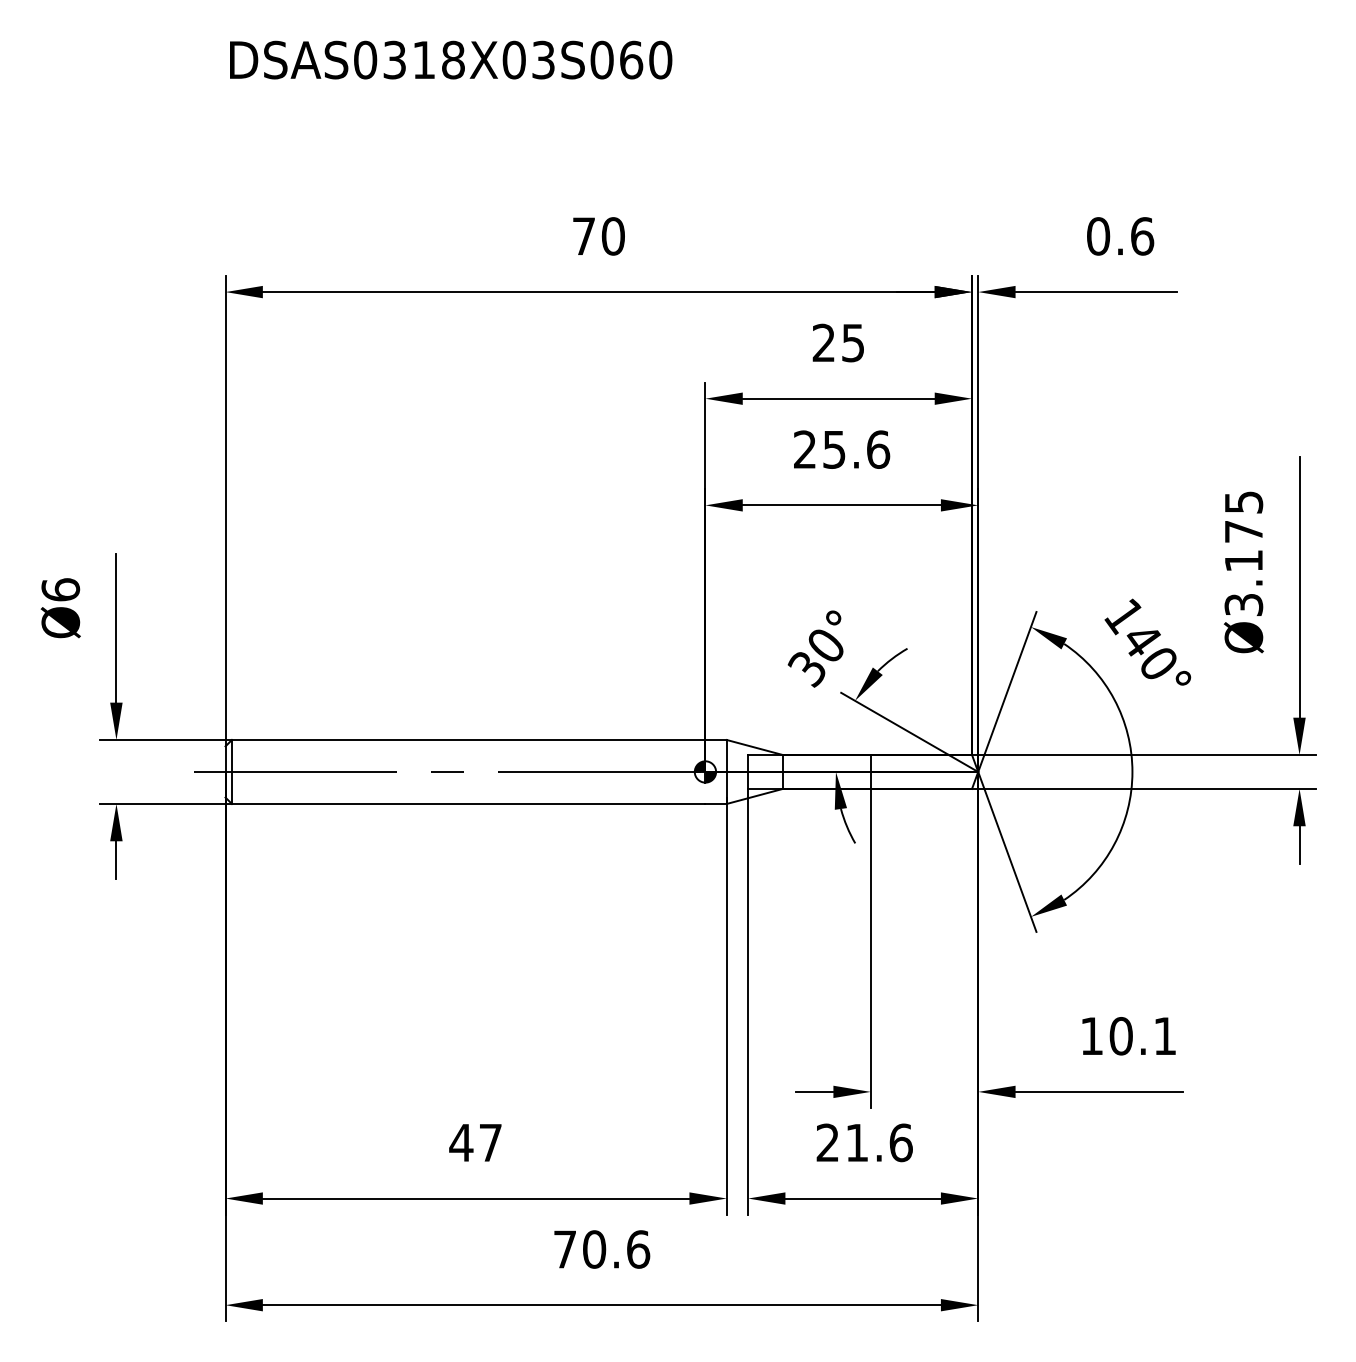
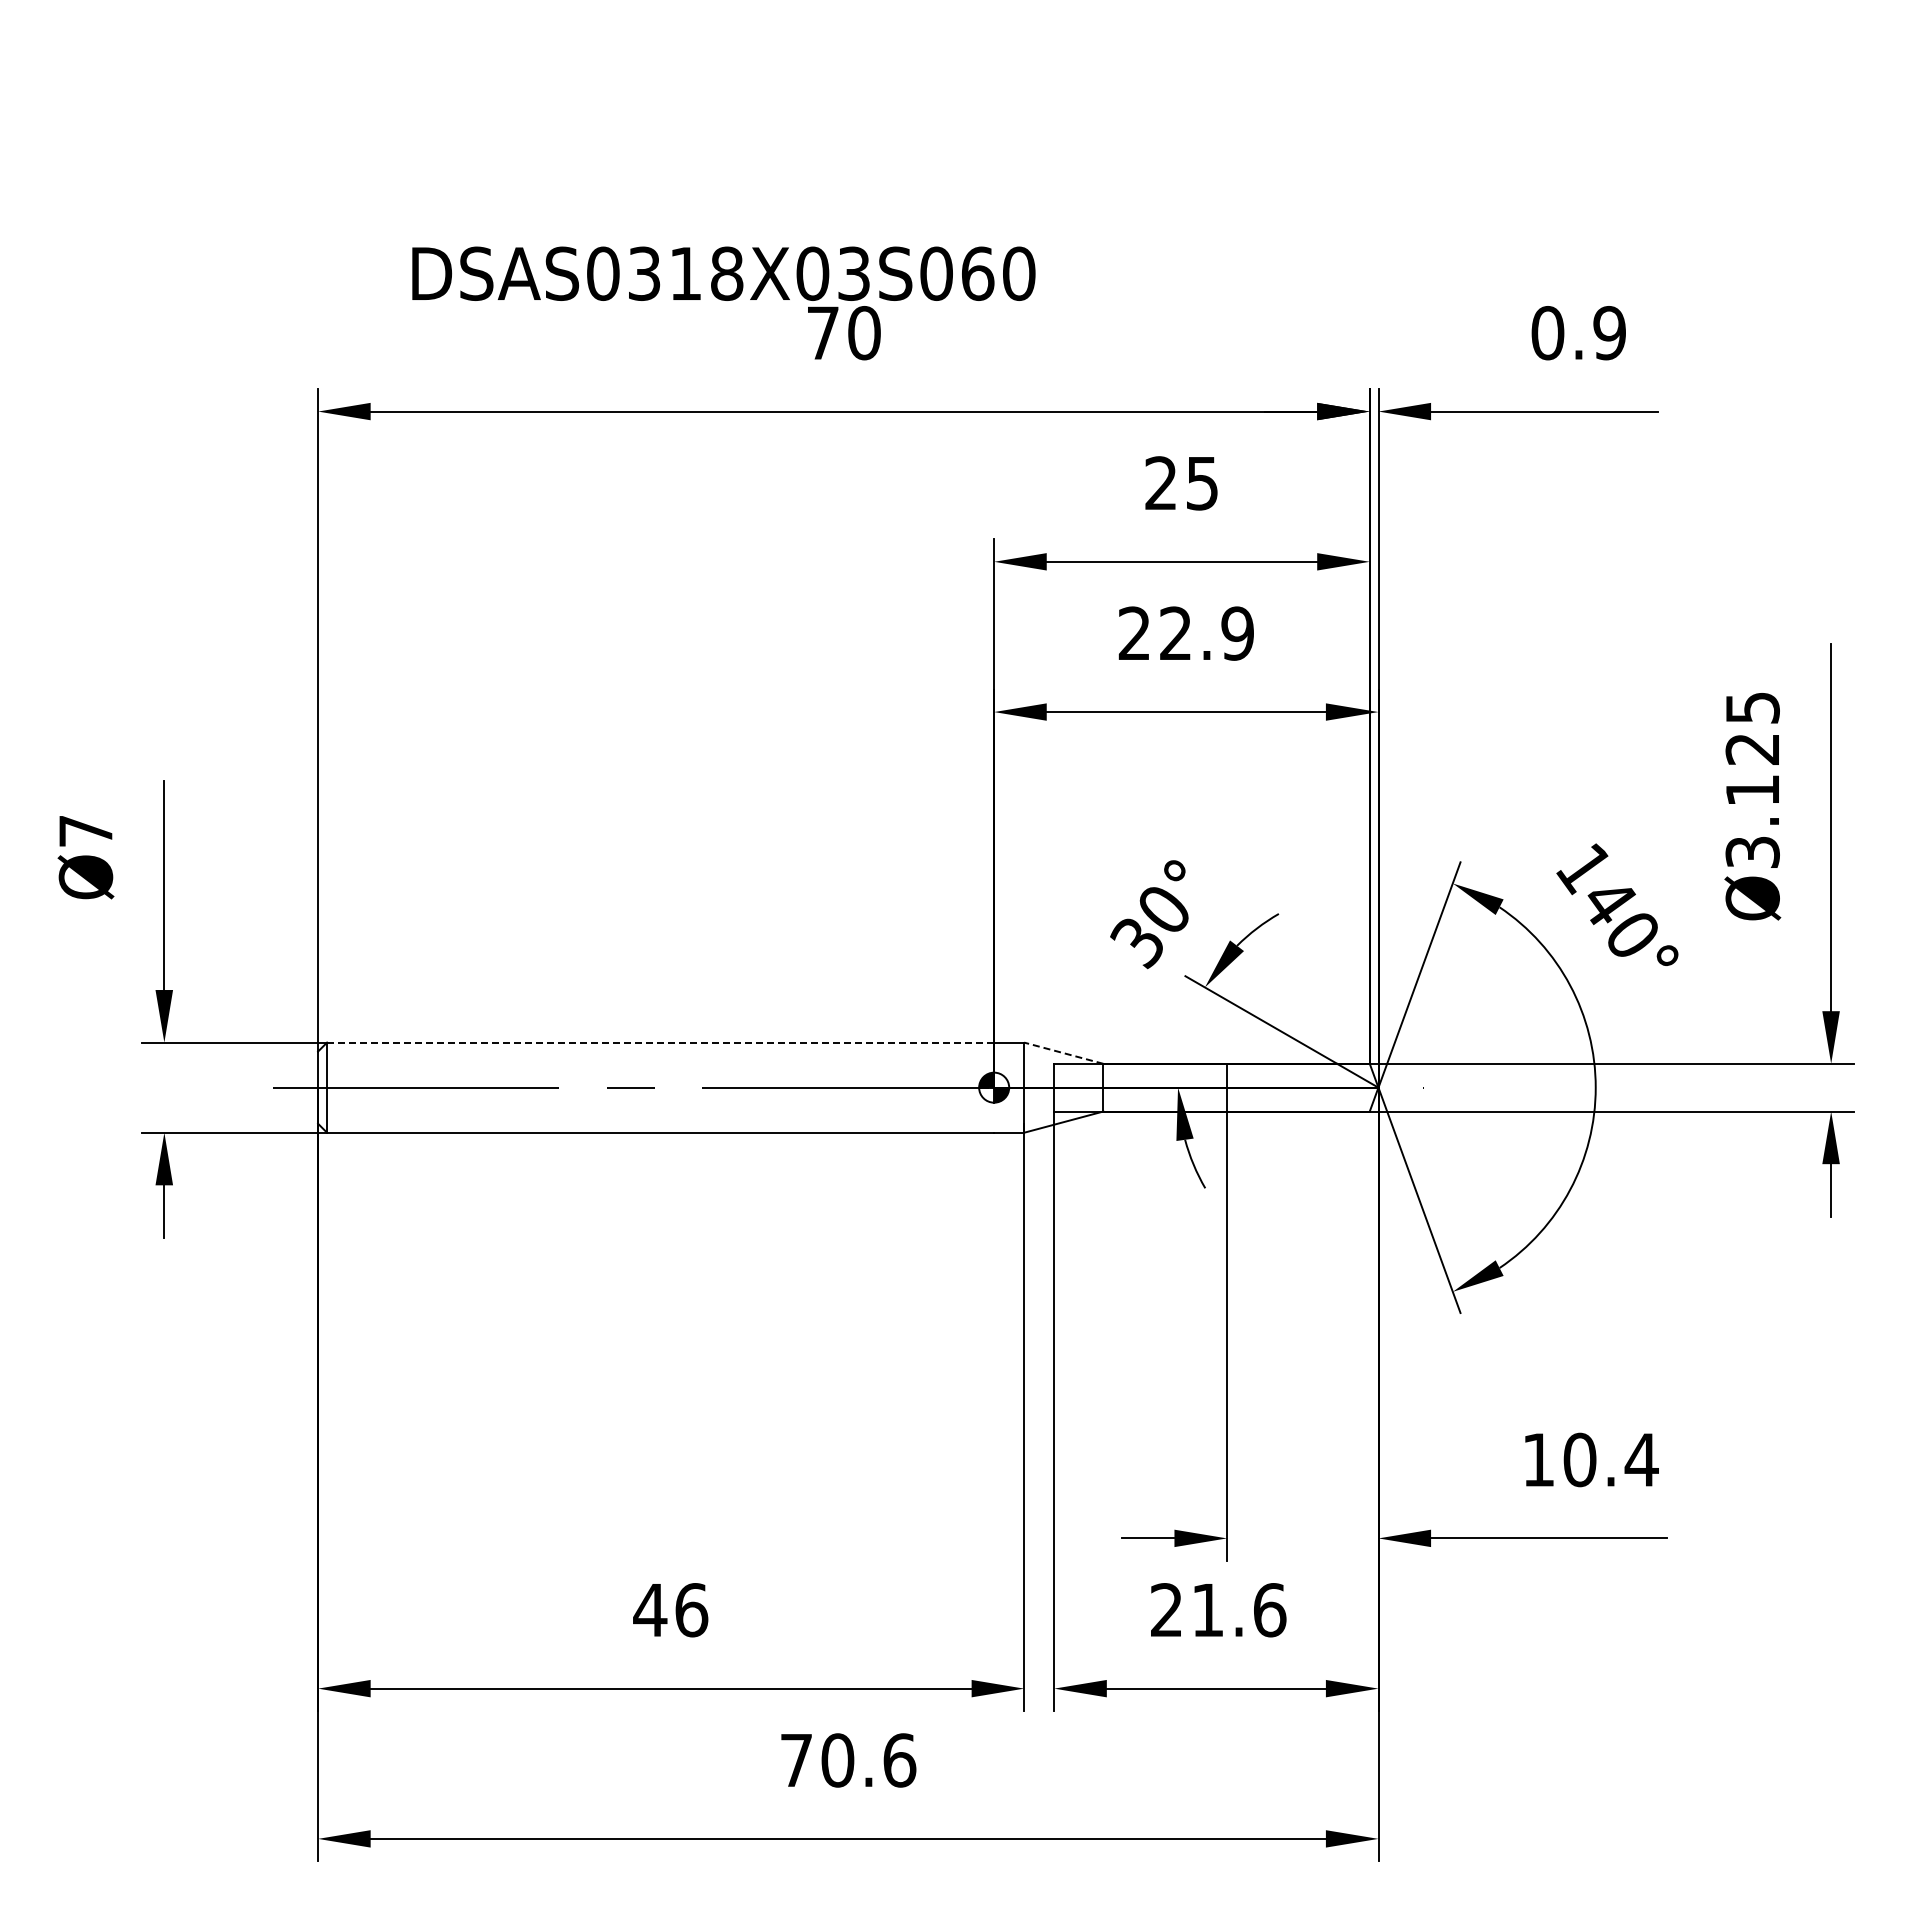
text: (450, 59) -> (723, 273), moved
text: (1142, 236) -> (1609, 333), 0.6 -> 0.9
text: (856, 449) -> (1207, 633), 25.6 -> 22.9
text: (1243, 531) -> (1751, 749), Ø3.175 -> Ø3.125
text: (60, 589) -> (85, 830), Ø6 -> Ø7
line: (468, 739) -> (660, 1042), solid -> dashed
line: (754, 747) -> (1063, 1053), solid -> dashed
text: (1164, 1035) -> (1641, 1459), 10.1 -> 10.4
text: (490, 1143) -> (691, 1610), 47 -> 46

